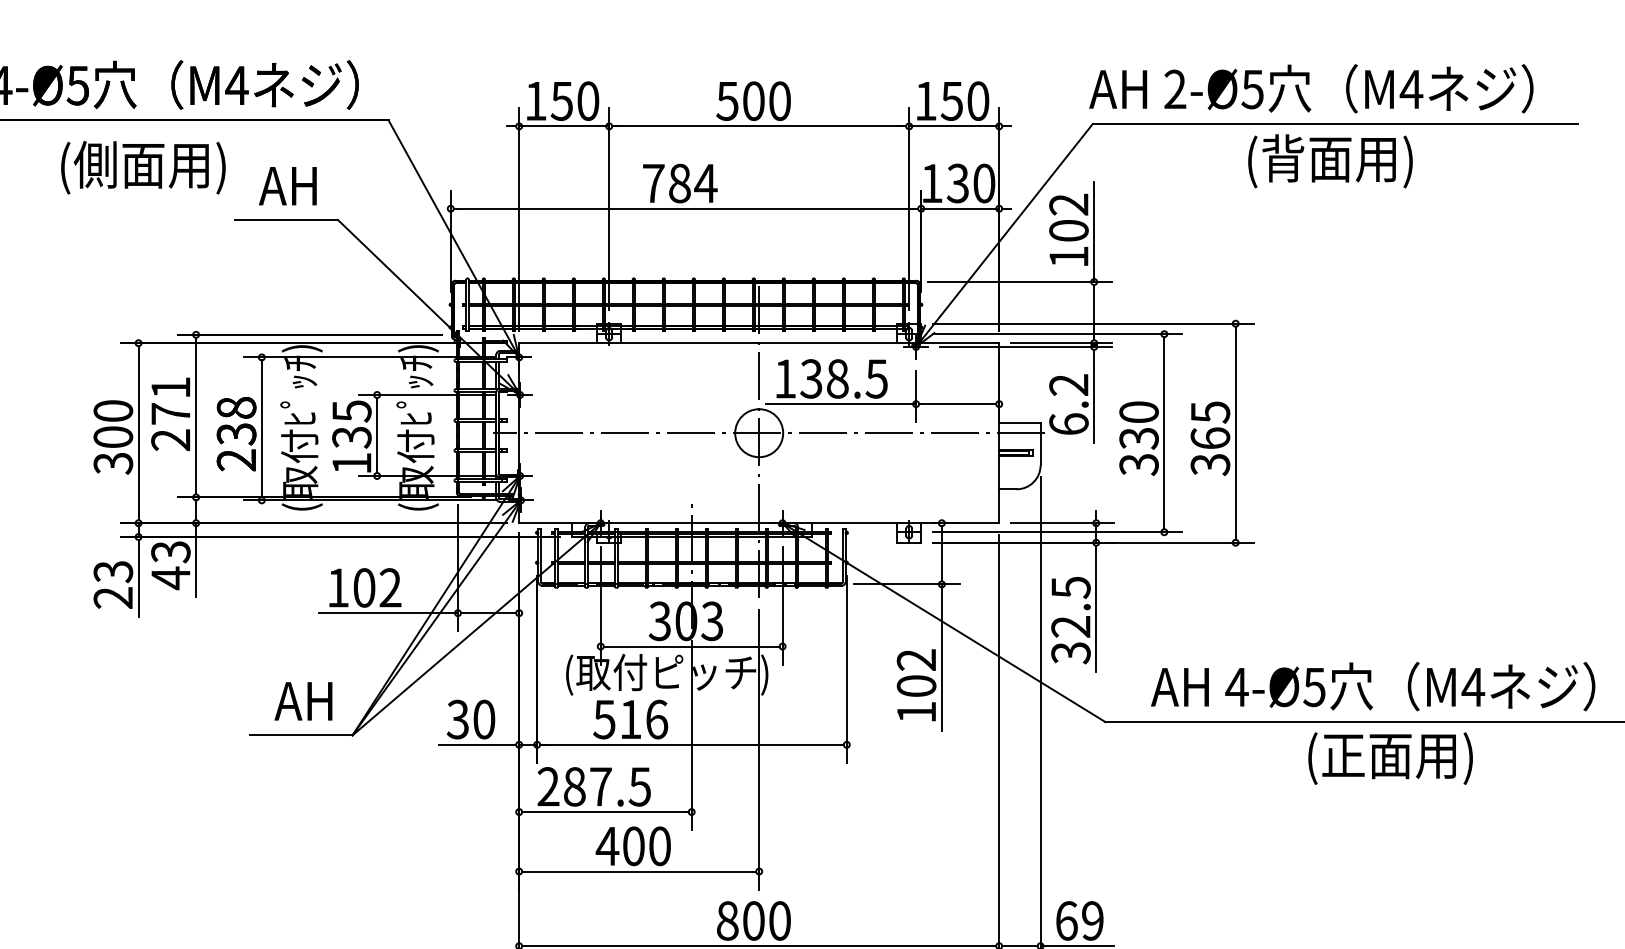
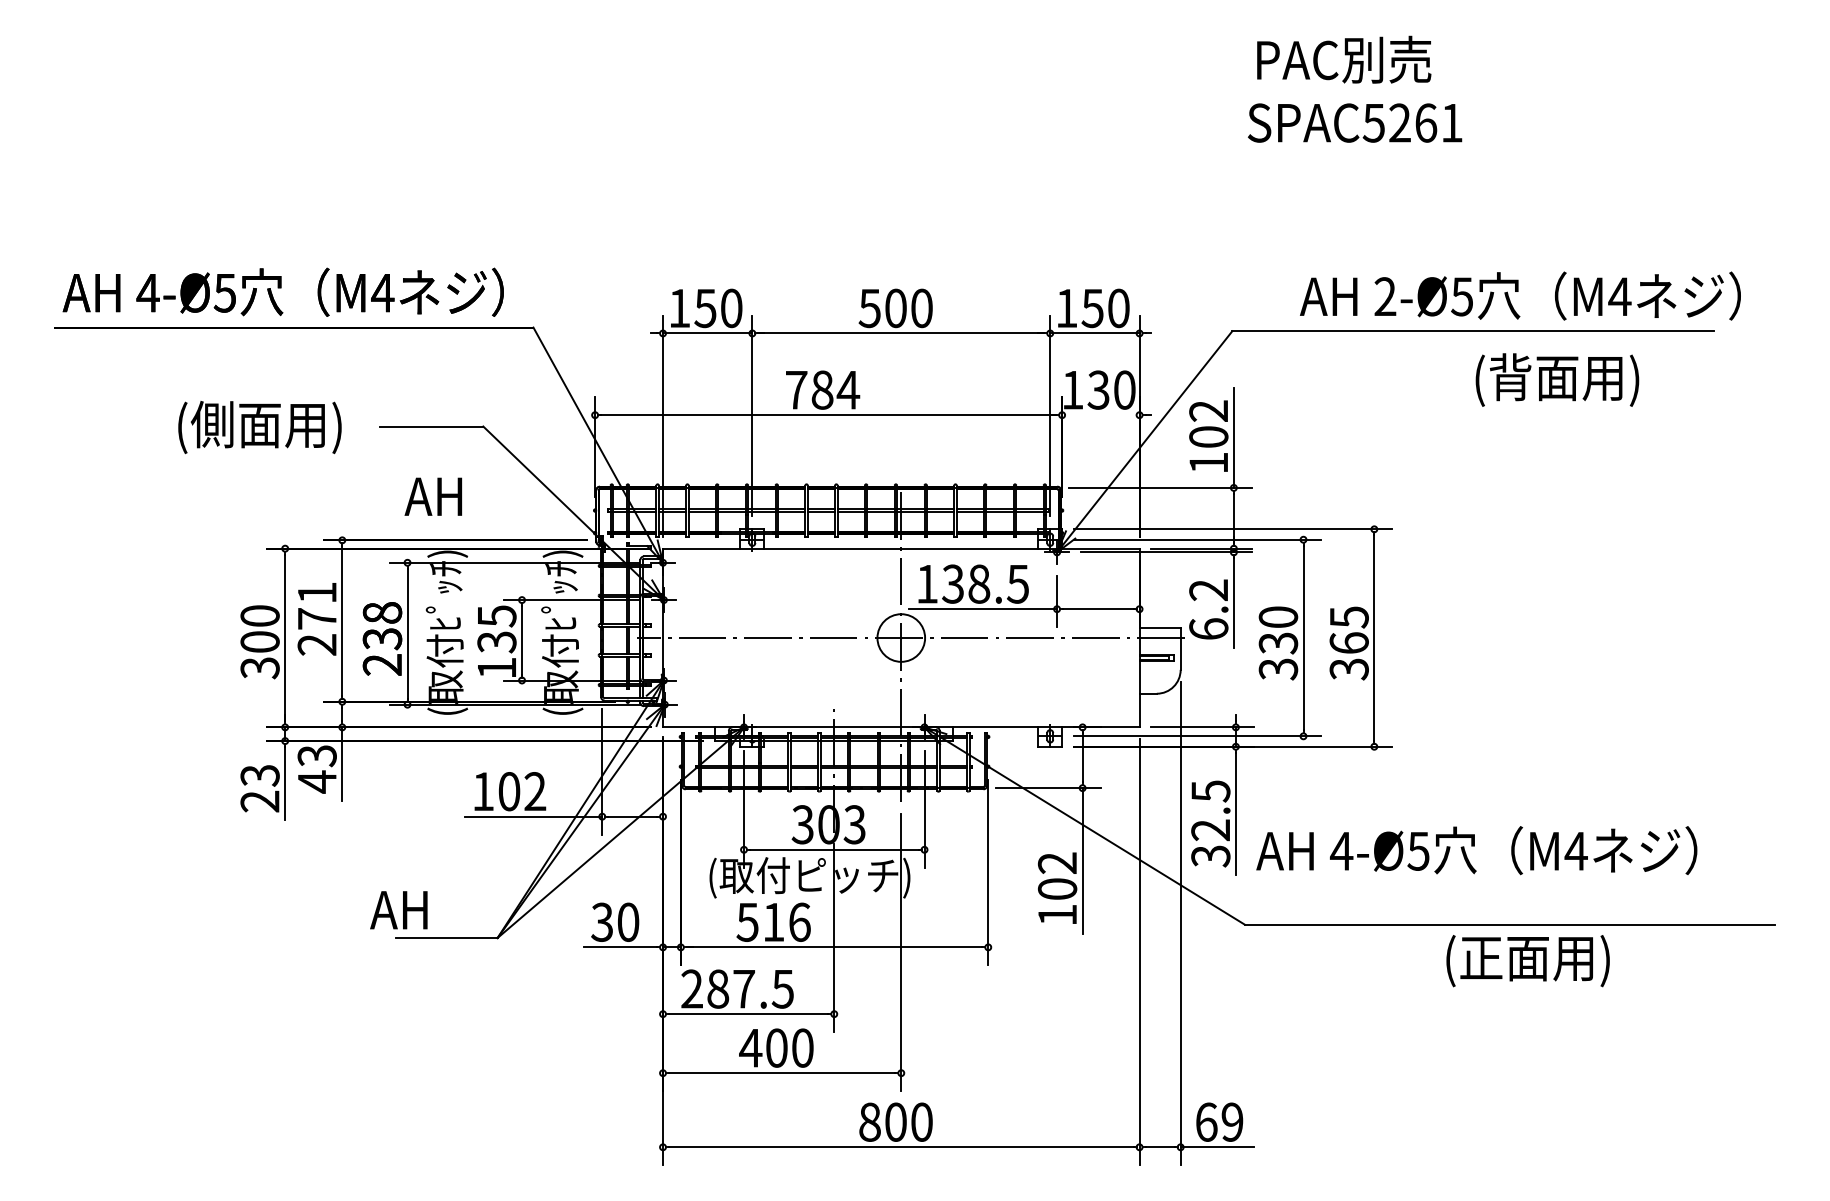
text: (1311, 88) -> (1520, 295), moved
text: (1330, 160) -> (1557, 379), moved
text: (142, 167) -> (259, 427), moved
text: (286, 185) -> (432, 496), moved
line: (959, 209) -> (1100, 415), removed
text: (1372, 686) -> (1476, 850), moved
text: (303, 701) -> (398, 910), moved

